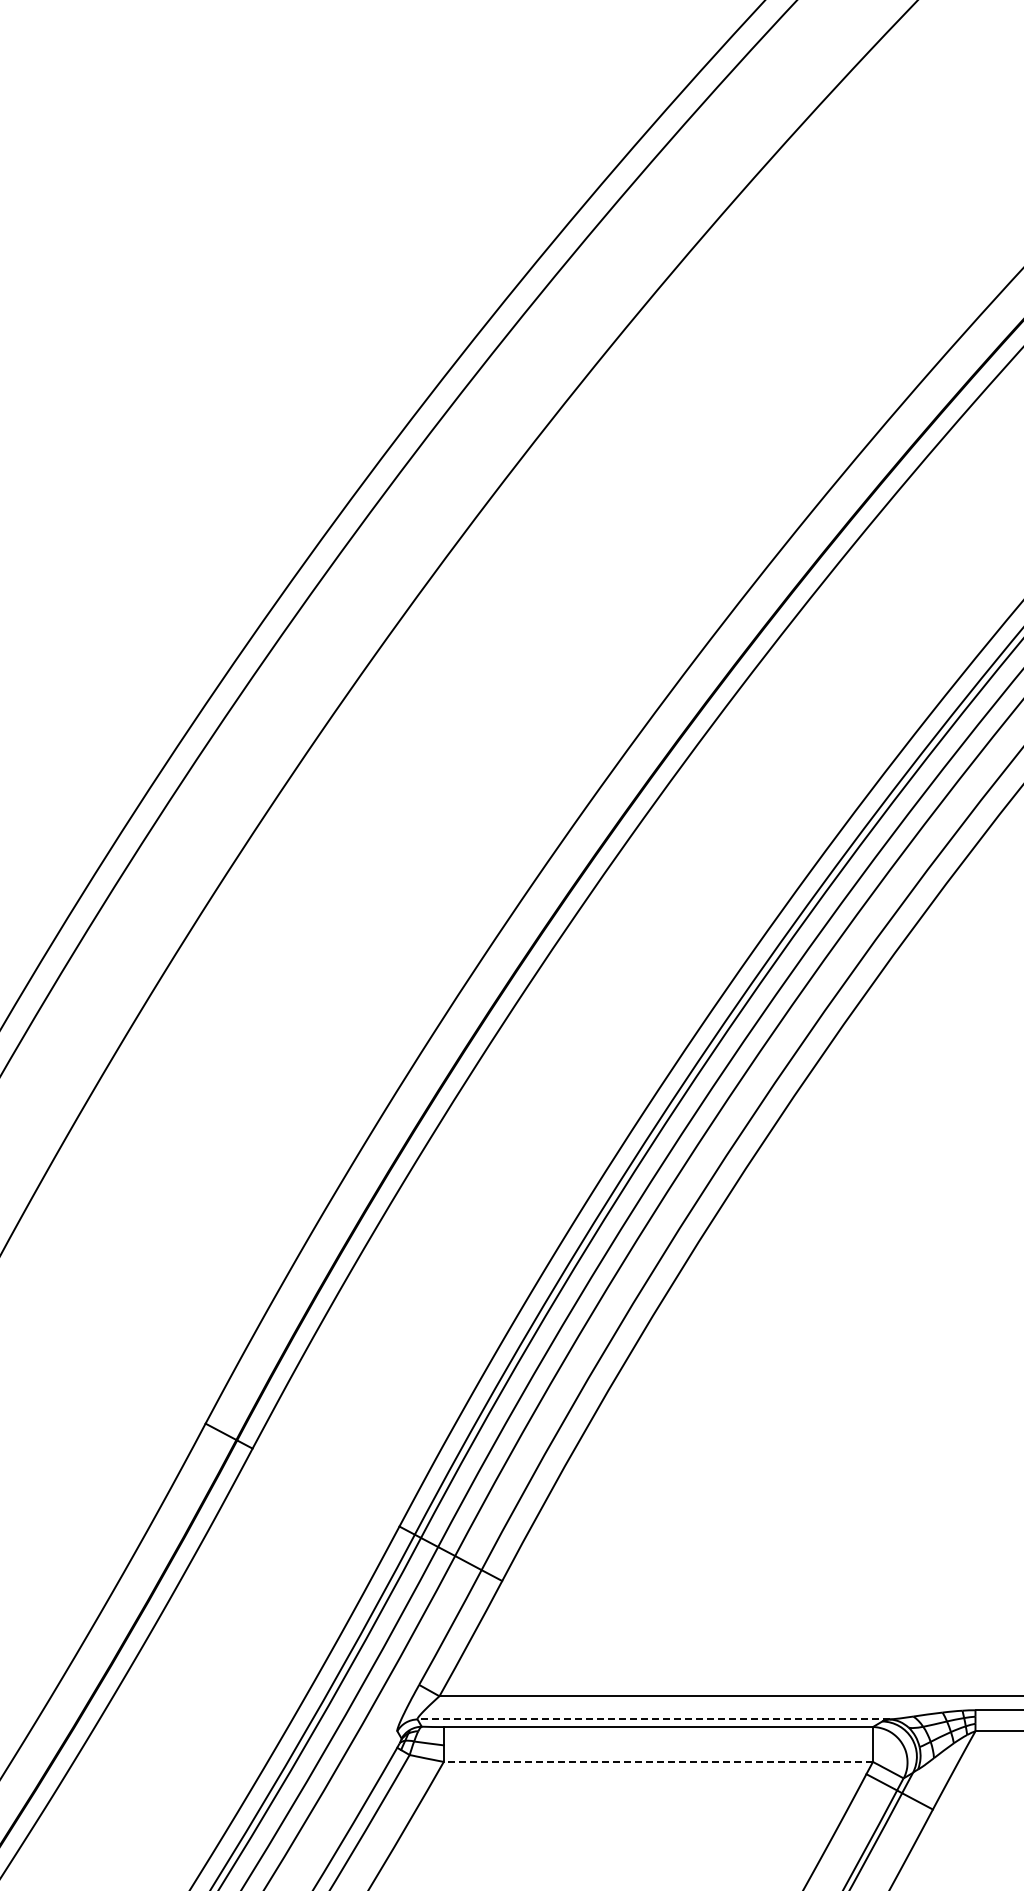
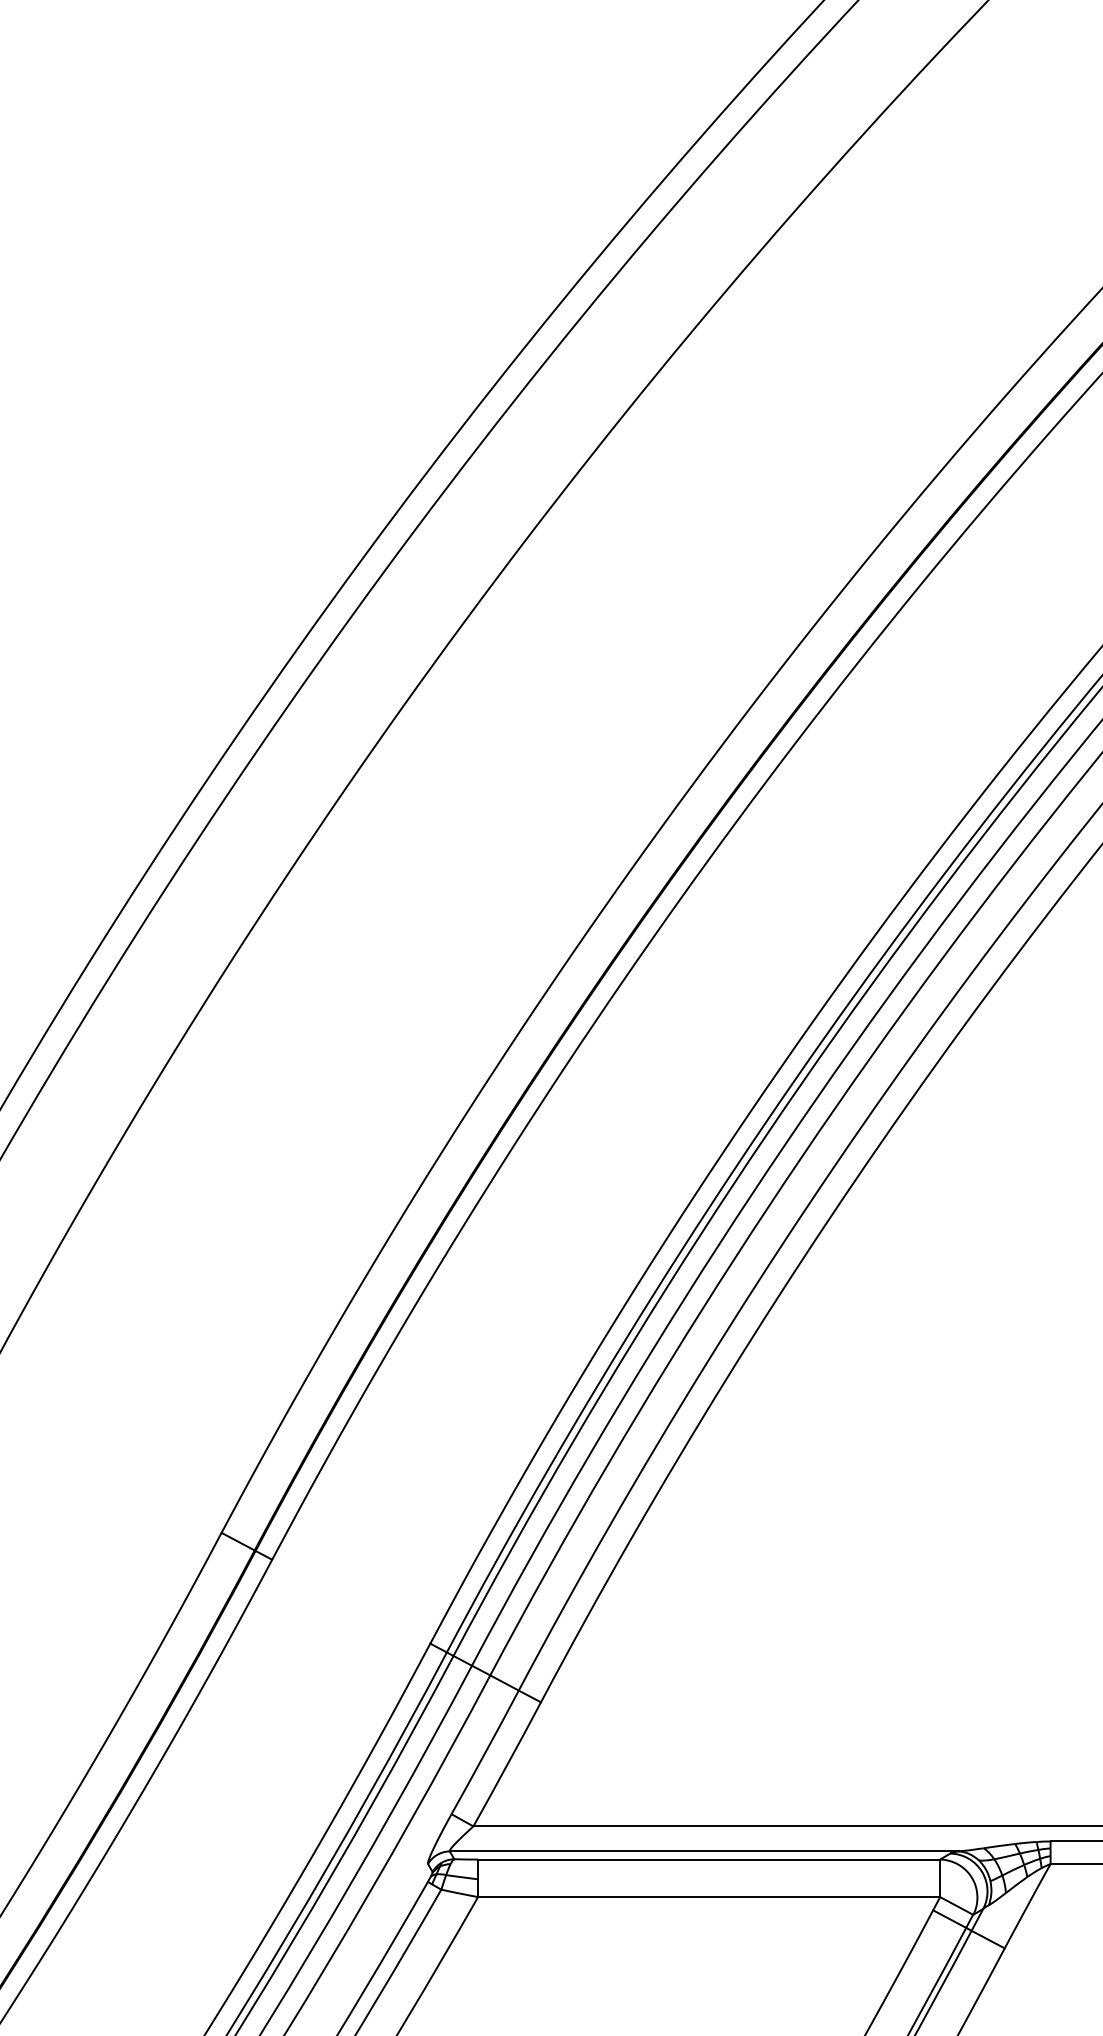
line: (653, 1719) -> (703, 1851), dashed -> solid
line: (658, 1761) -> (709, 1896), dashed -> solid

